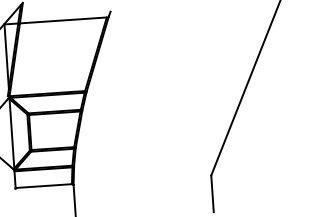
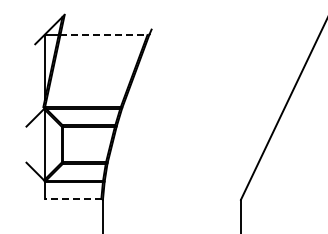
line: (62, 20) -> (103, 35), solid -> dashed
line: (43, 186) -> (72, 199), solid -> dashed

